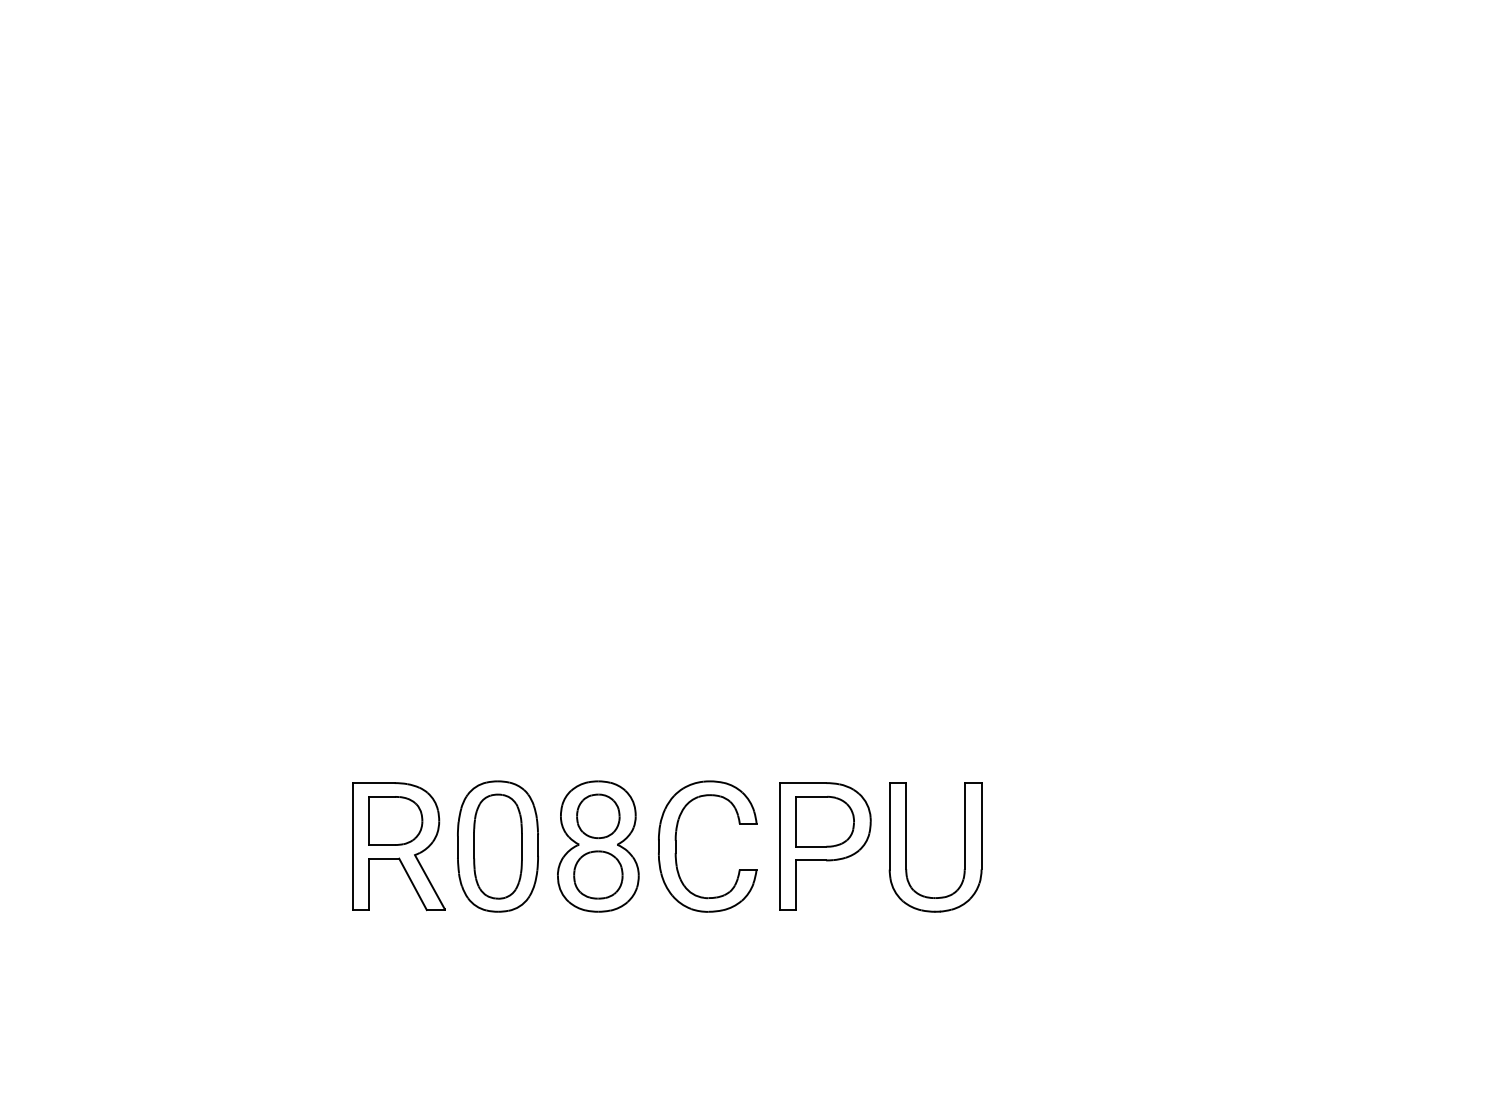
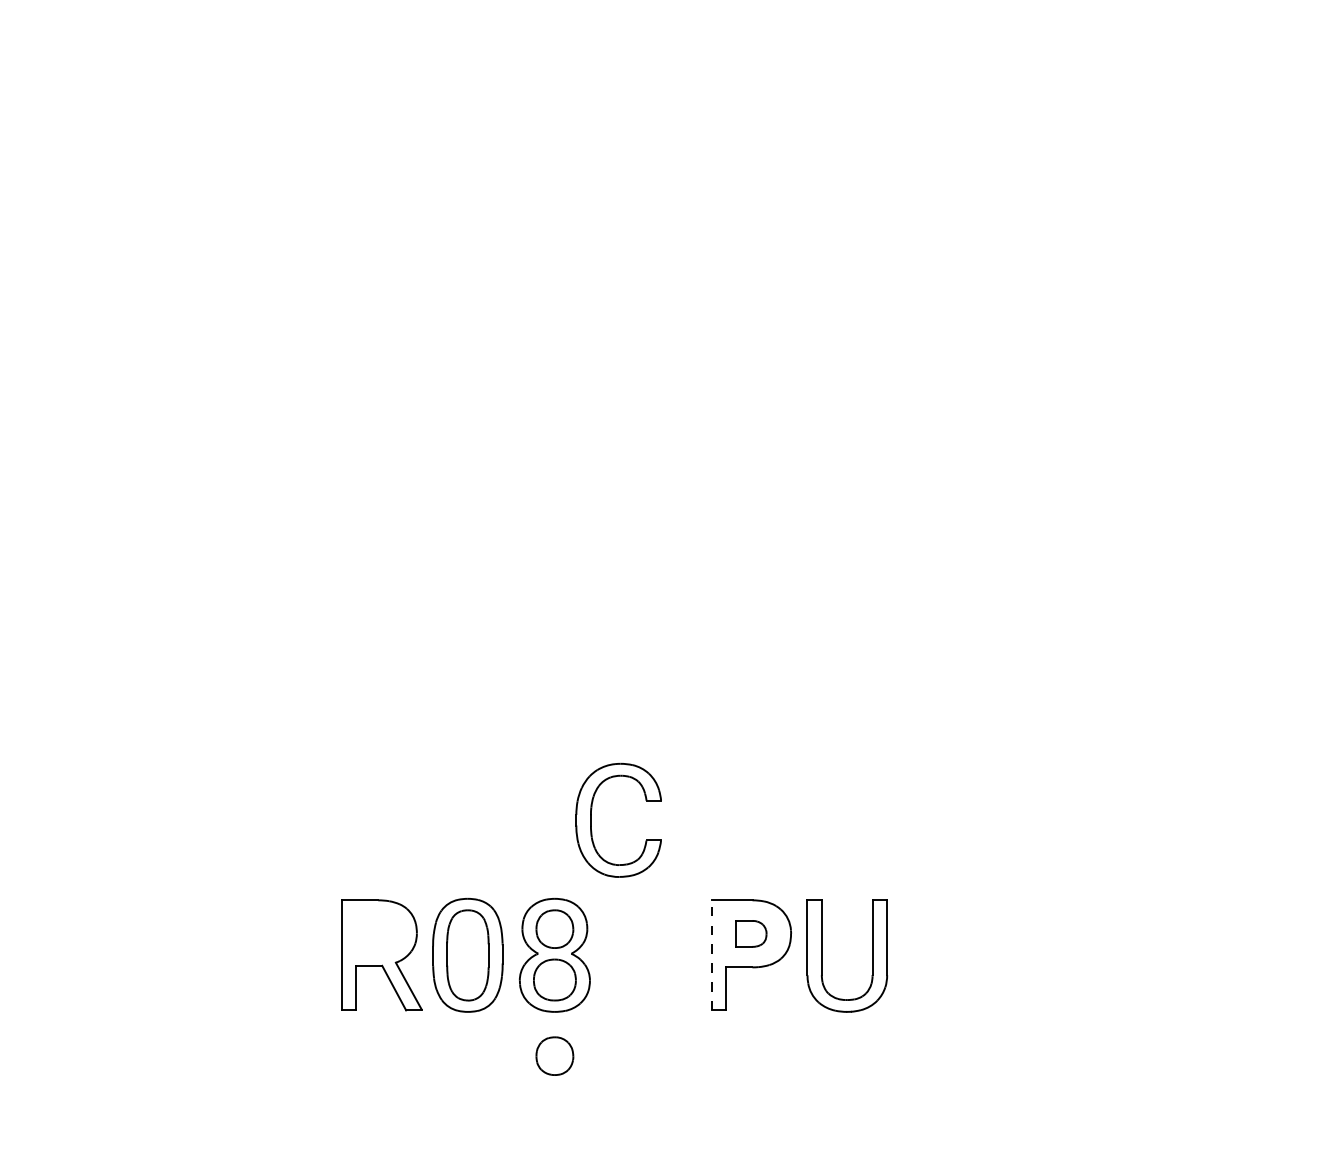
part: (396, 820) -> (379, 932), removed
part: (825, 821) -> (751, 933), size x0.6
part: (676, 845) -> (591, 819), moved
line: (778, 845) -> (711, 954), solid -> dashed
part: (597, 962) -> (554, 1055), added

